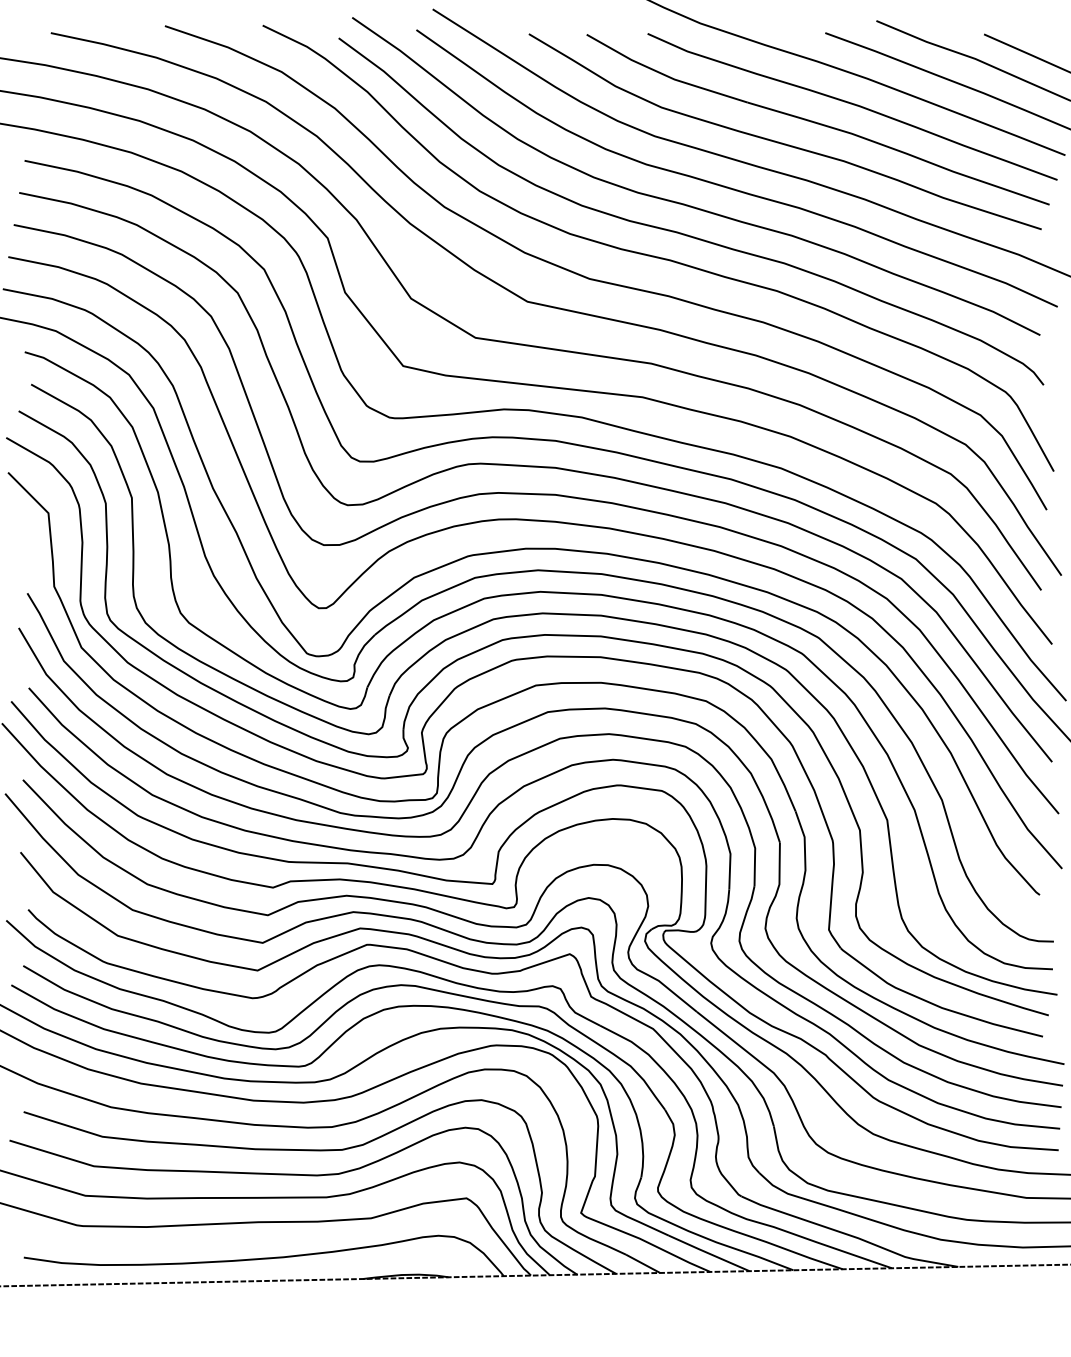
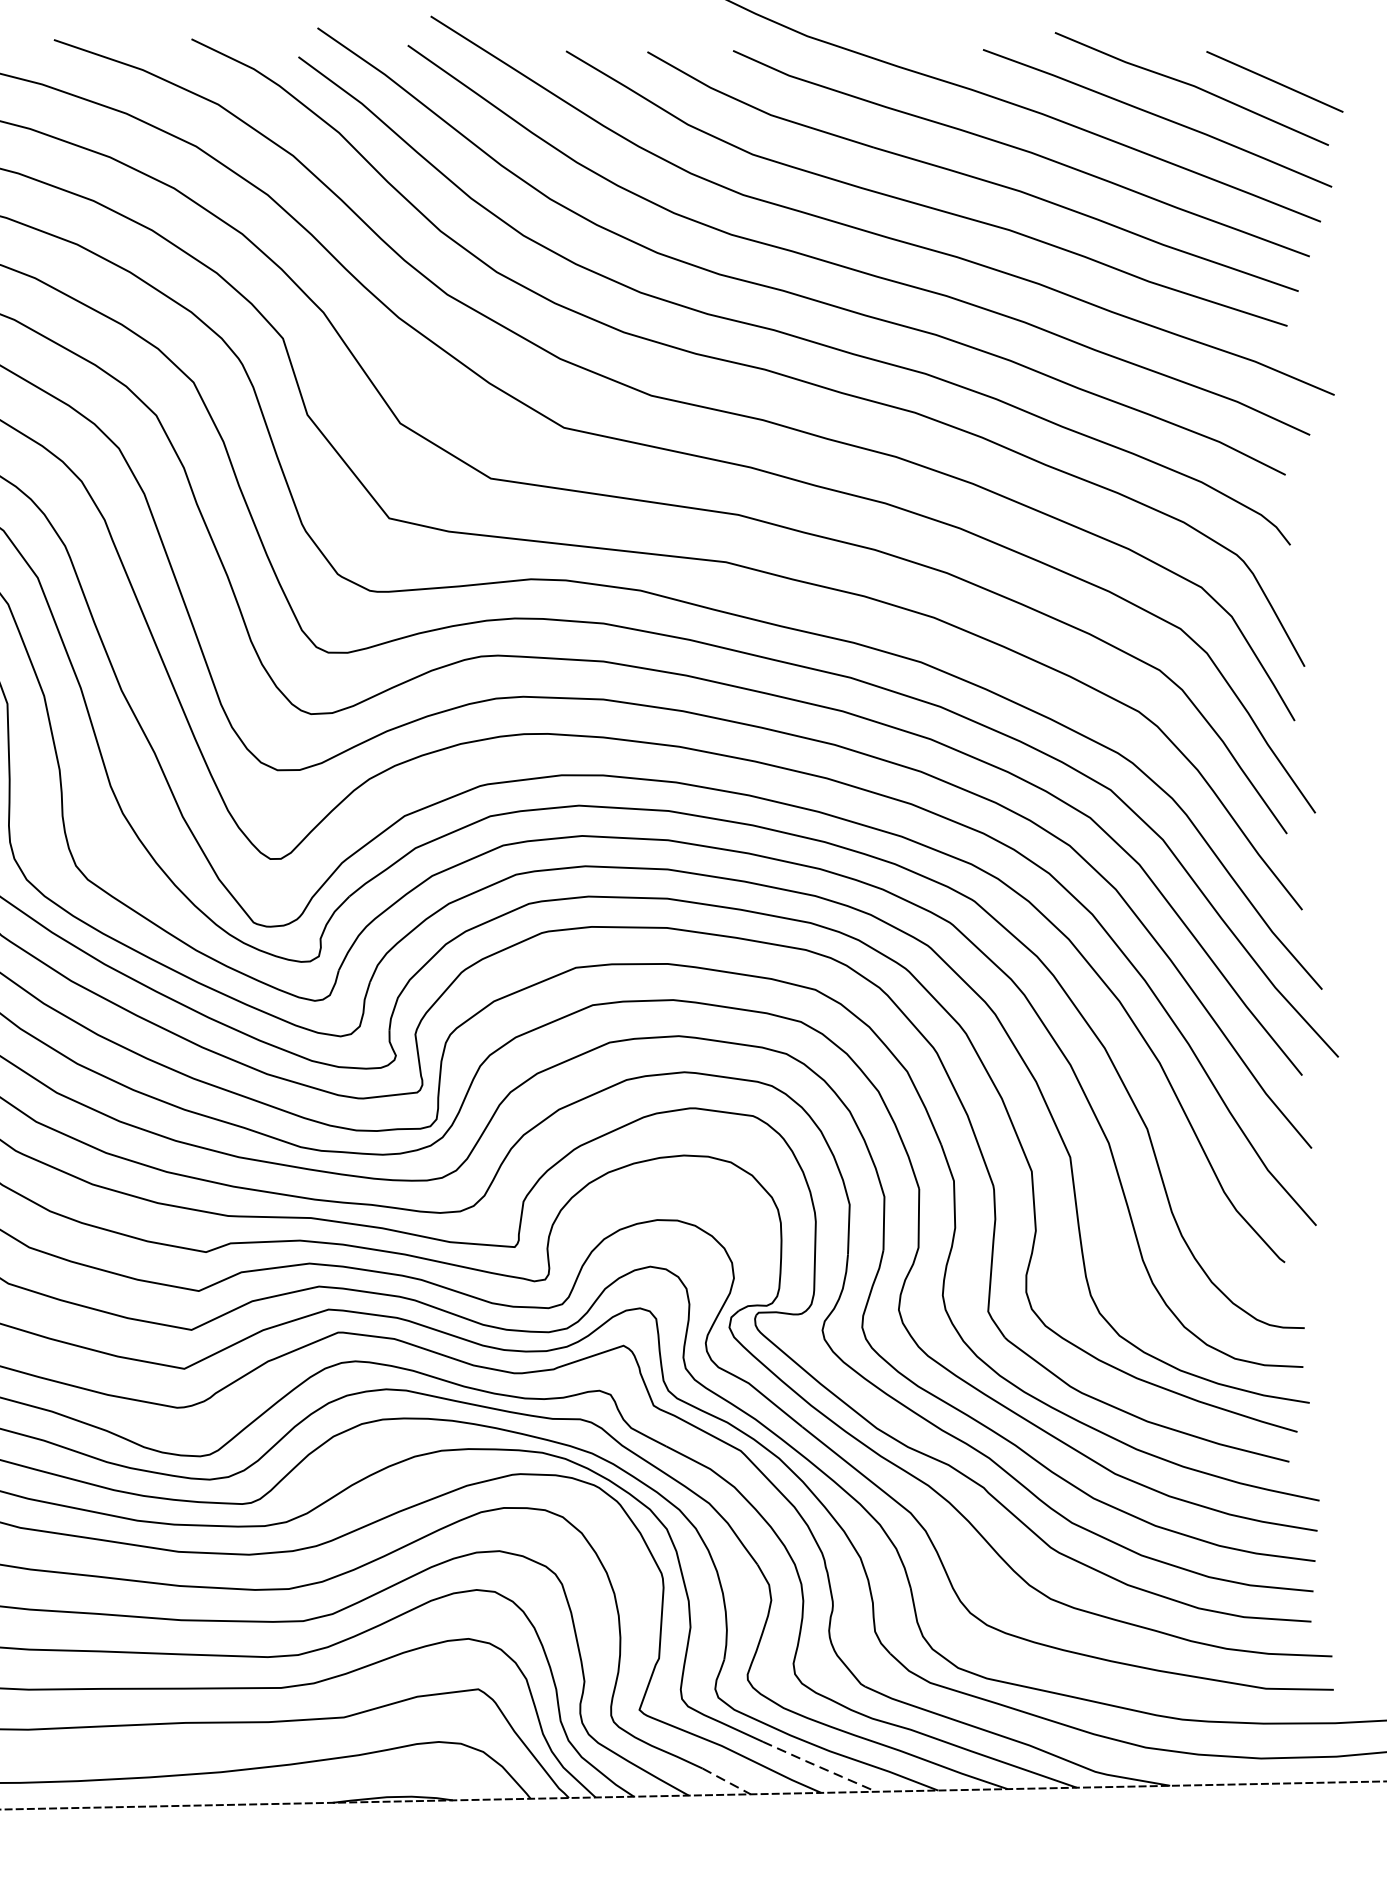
line: (709, 1253) -> (820, 1766), solid -> dashed
line: (643, 1264) -> (727, 1782), solid -> dashed

